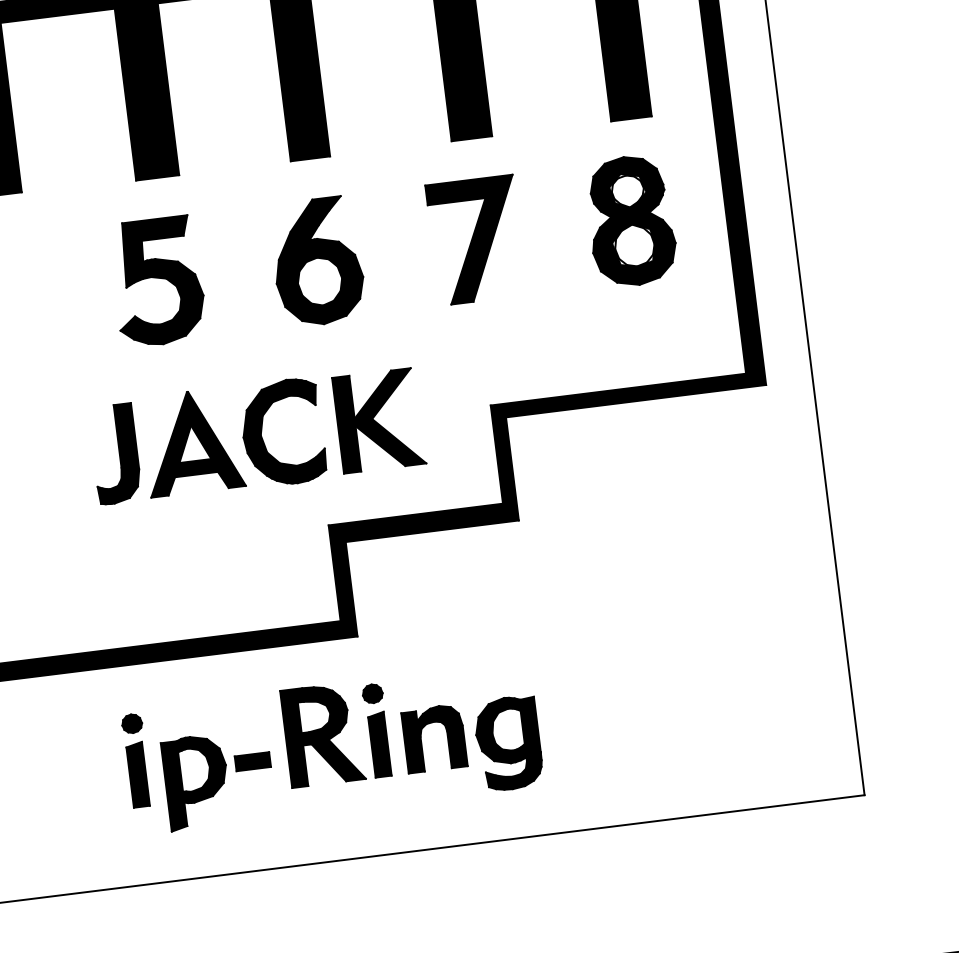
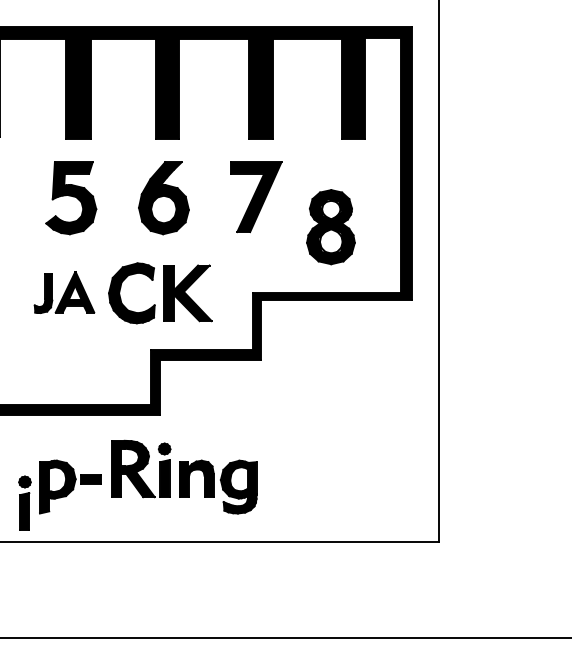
part: (630, 221) -> (330, 227), moved
part: (166, 445) -> (64, 292), size x0.7
part: (135, 759) -> (24, 502), moved

